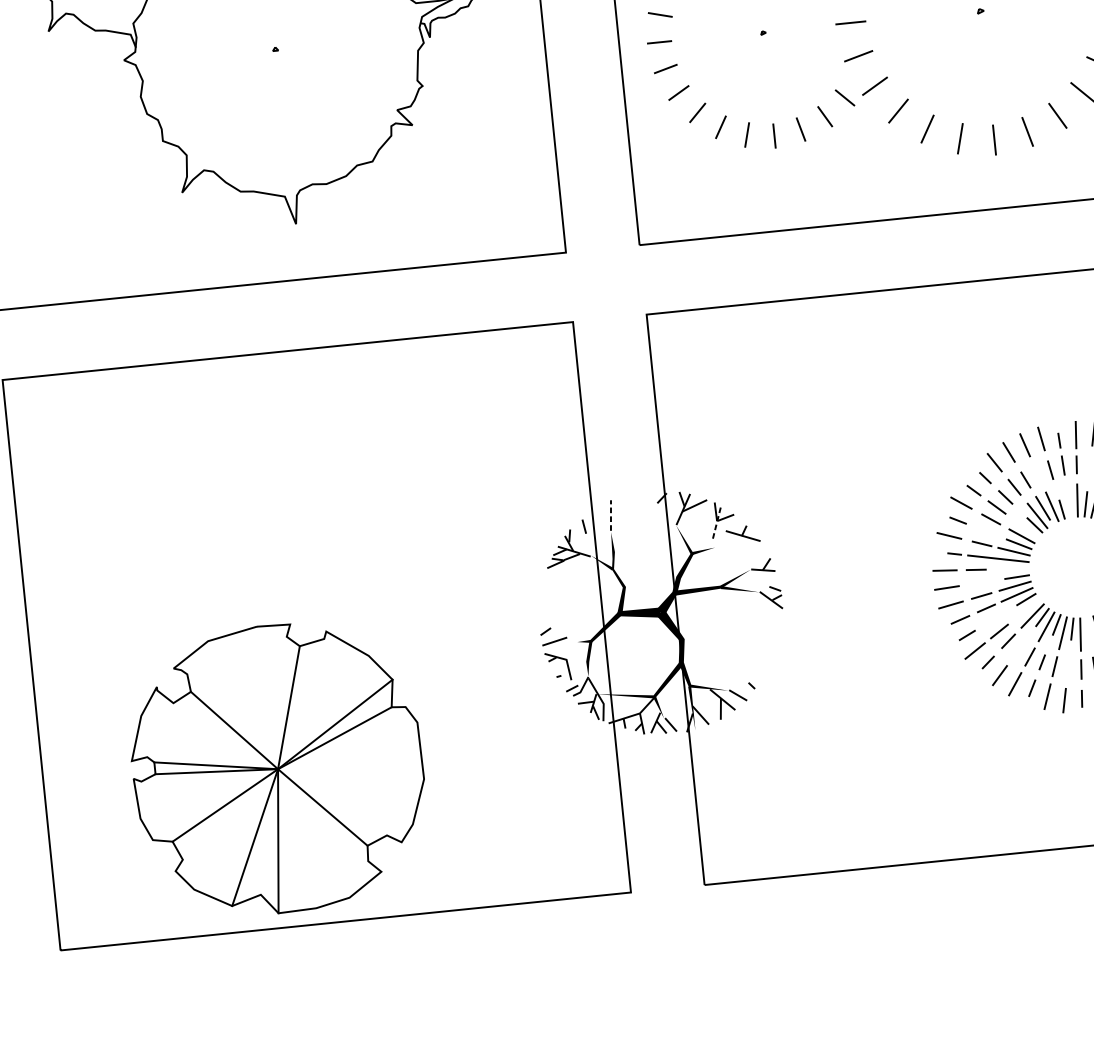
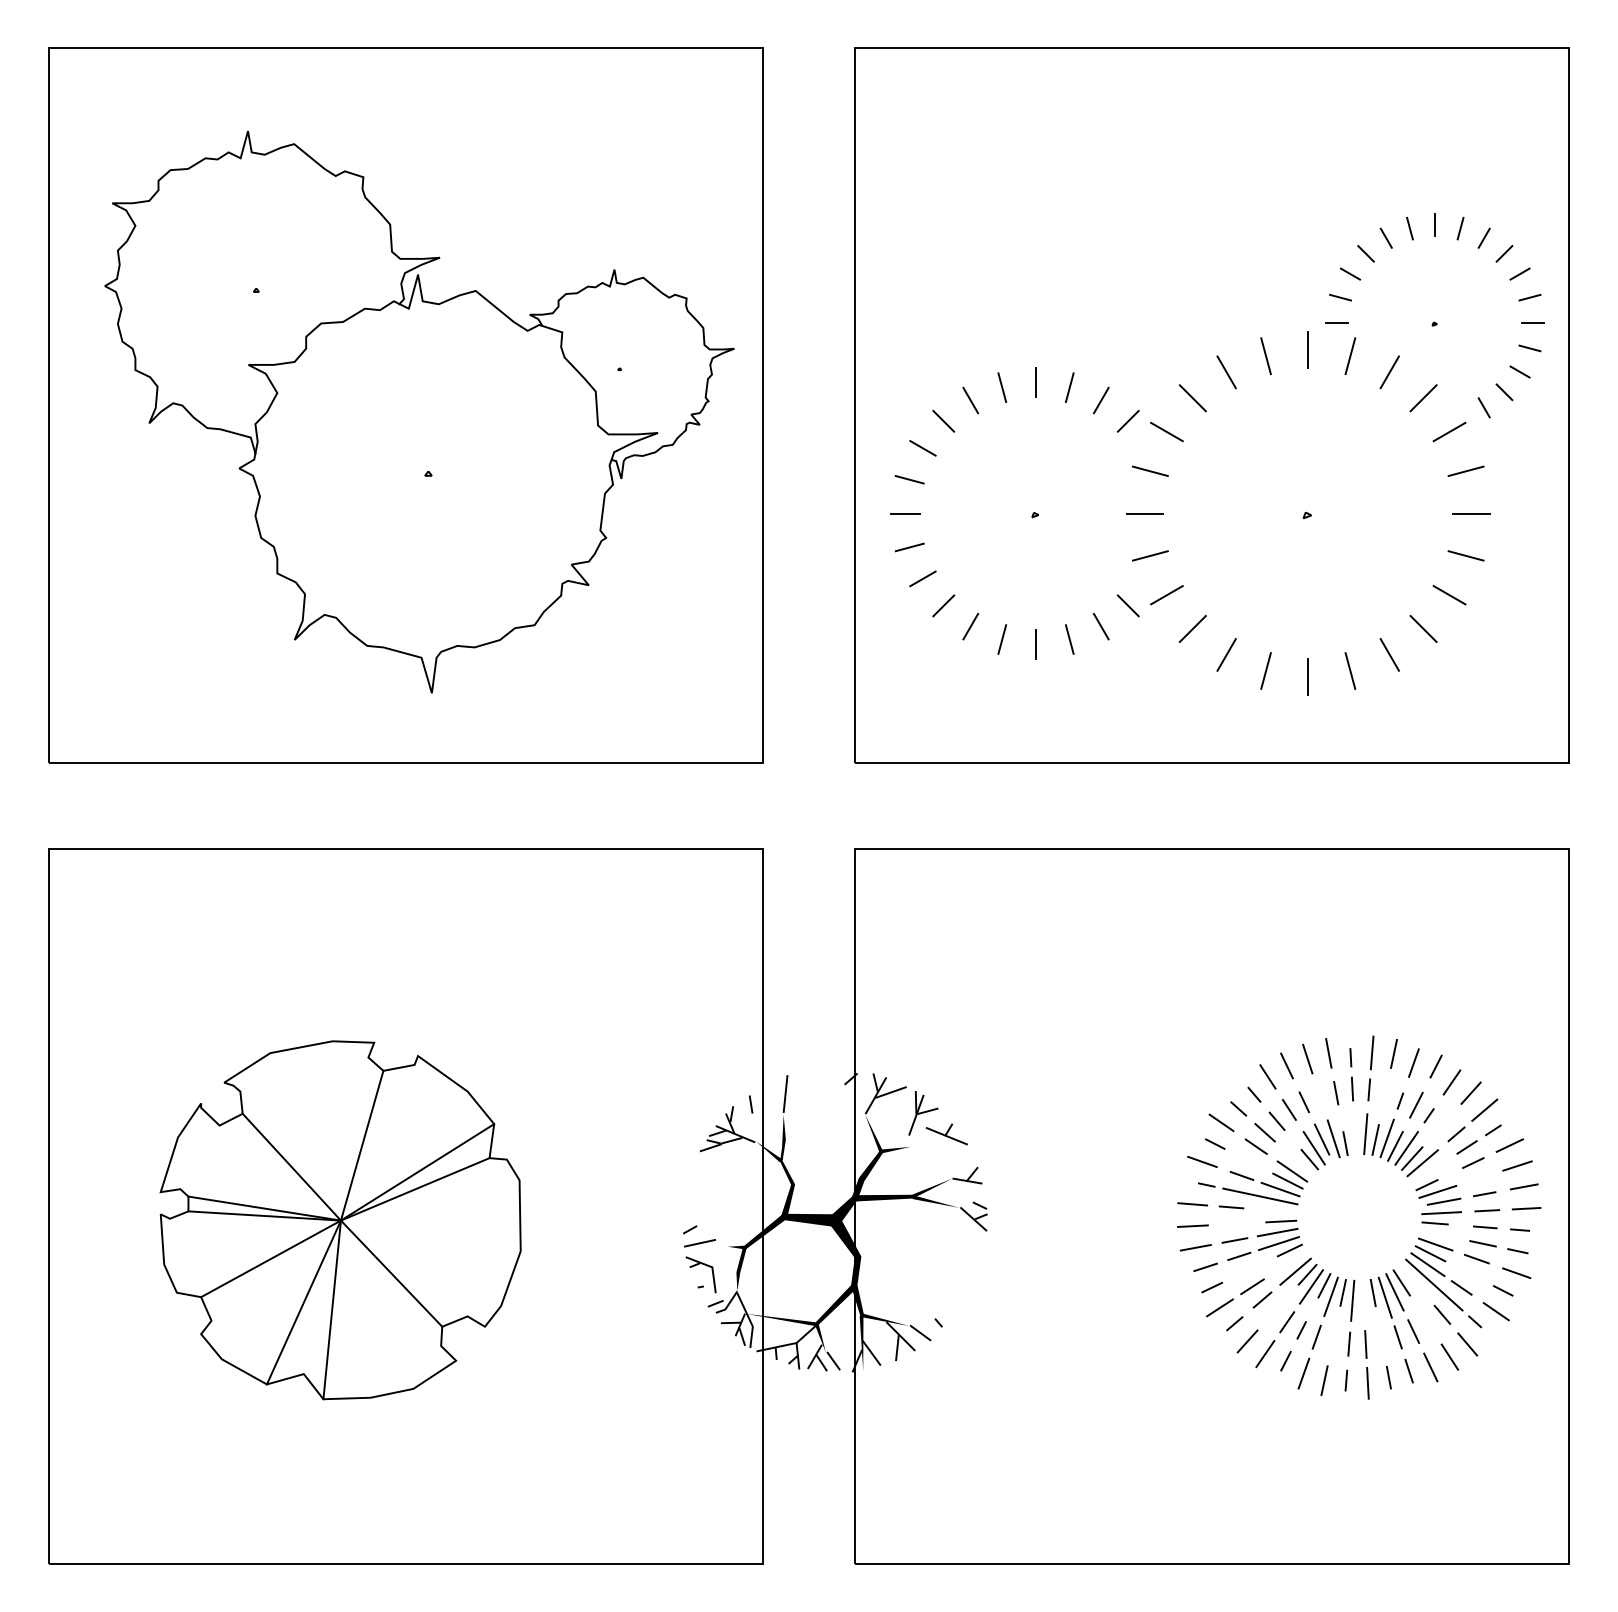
line: (610, 515) -> (785, 1093), dashed -> solid
line: (717, 522) -> (916, 1115), dashed -> solid
part: (277, 769) -> (340, 1220), moved

